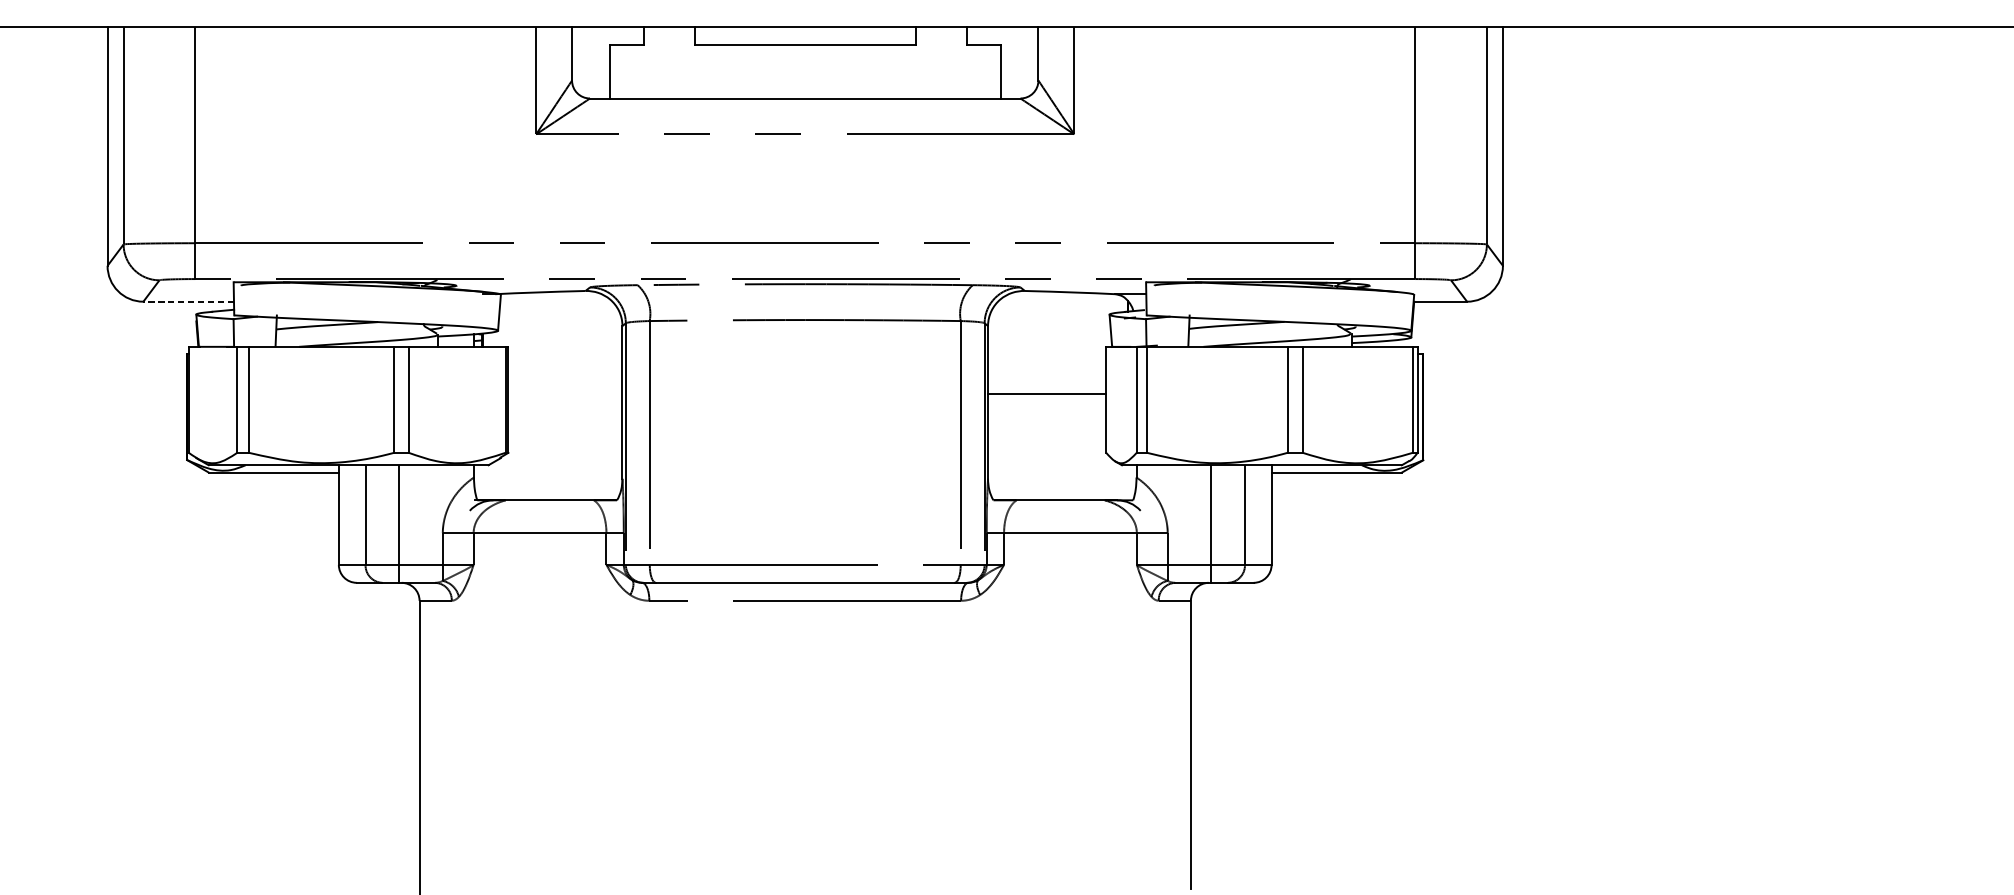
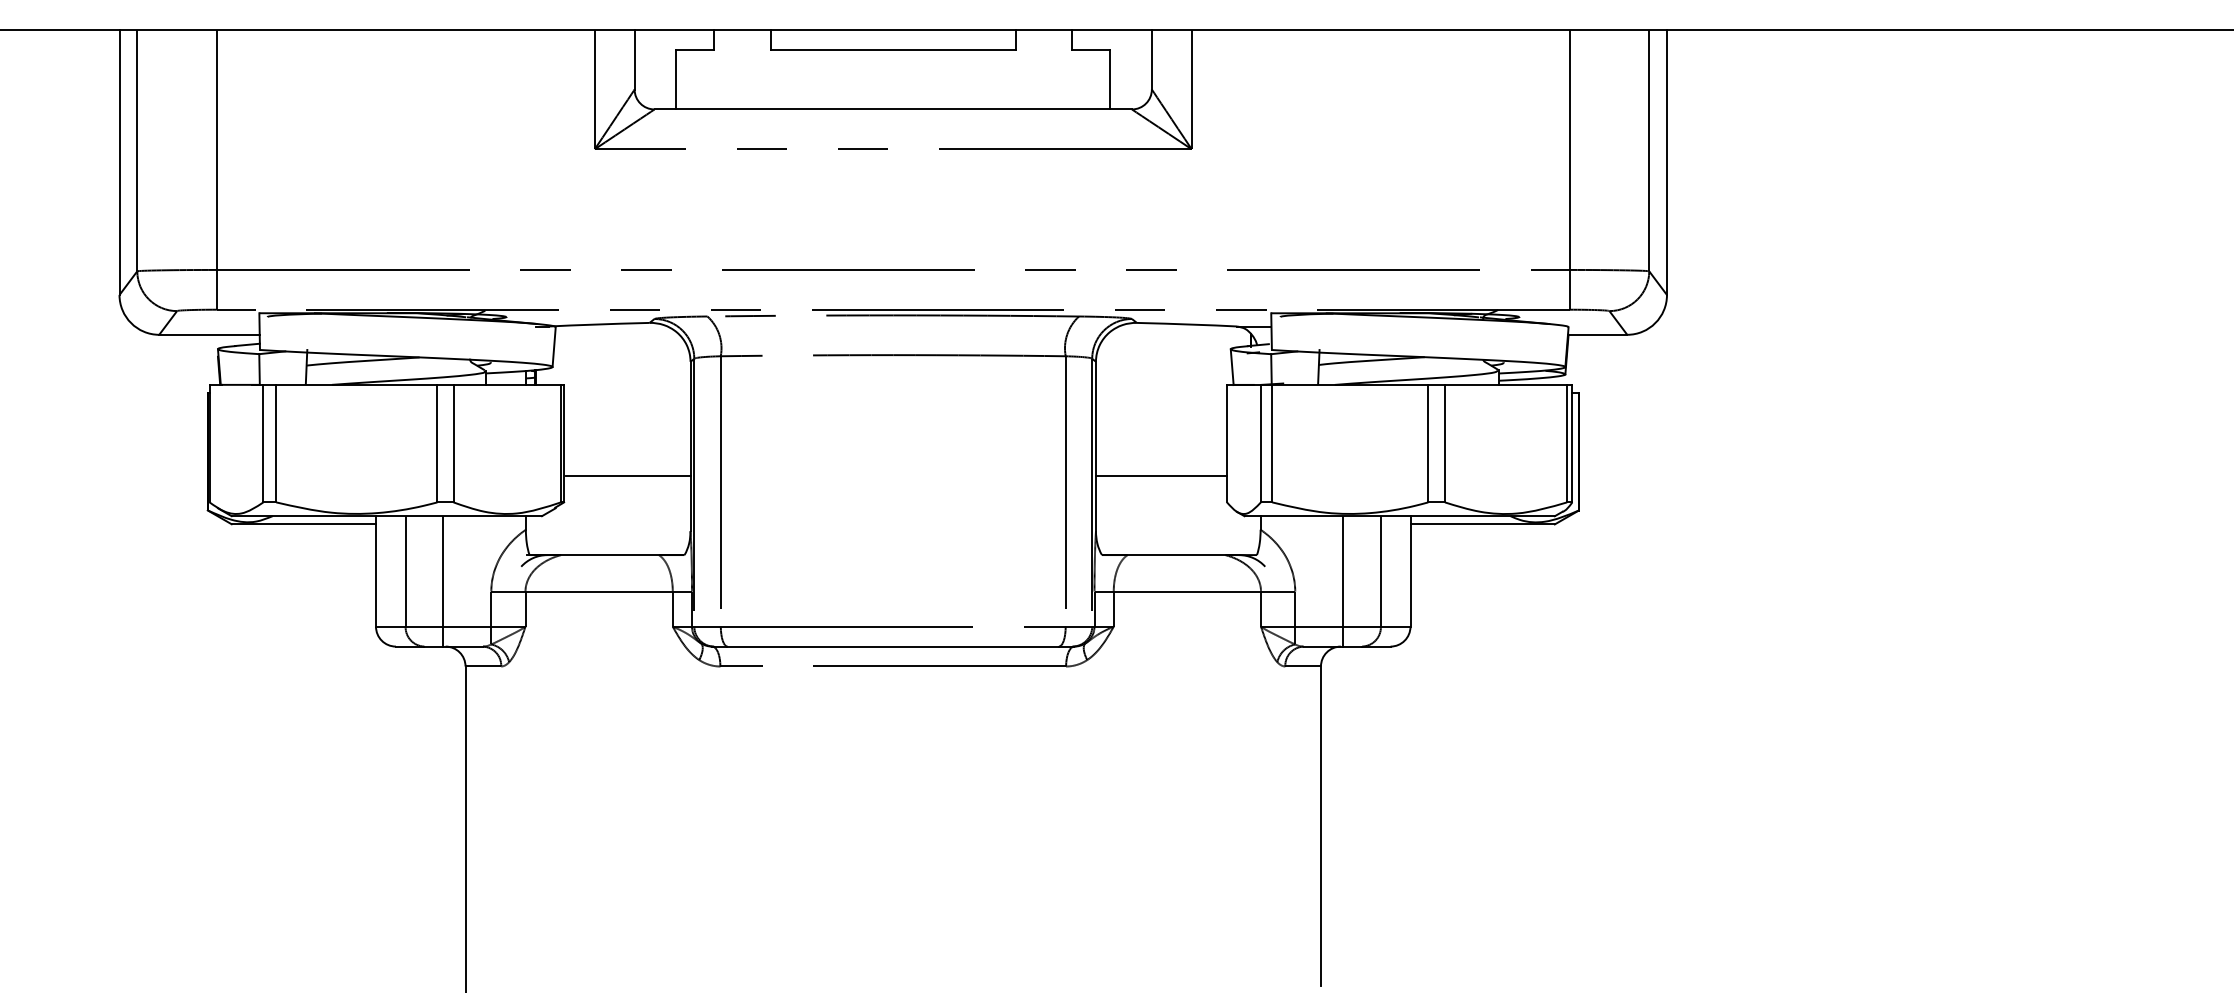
line: (188, 301) -> (209, 334), dashed -> solid
line: (1047, 394) -> (1161, 475), moved
line: (565, 428) -> (627, 475), added

